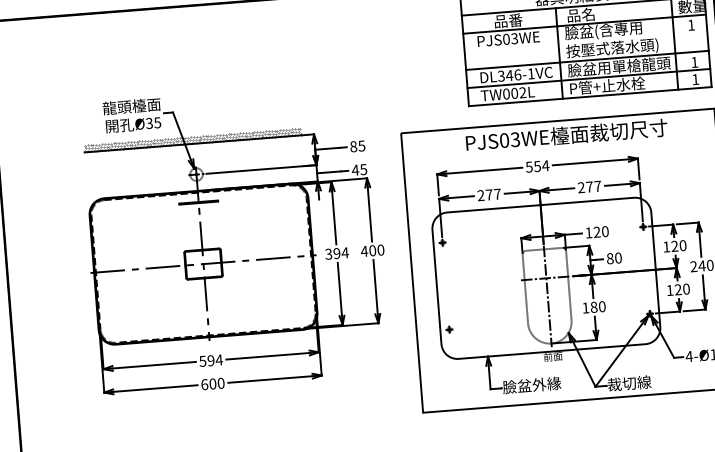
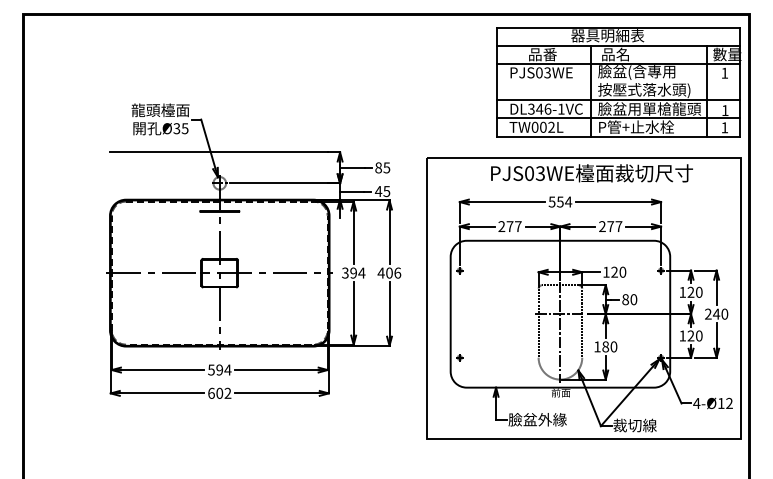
hatch: (192, 139) -> (218, 148), removed
text: (380, 249) -> (397, 272), 400 -> 406
text: (220, 383) -> (227, 393), 600 -> 602

